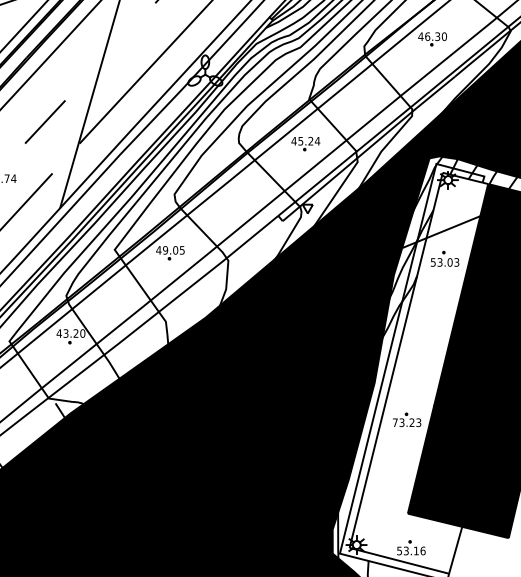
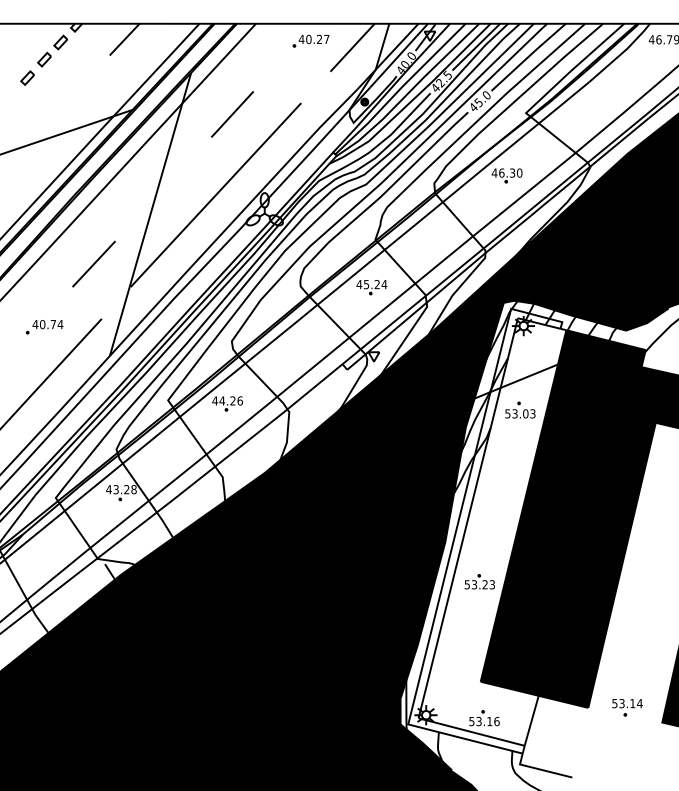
text: (173, 249) -> (230, 400), 49.05 -> 44.26
text: (82, 333) -> (133, 489), 43.20 -> 43.28
text: (394, 422) -> (466, 584), 73.23 -> 53.23

